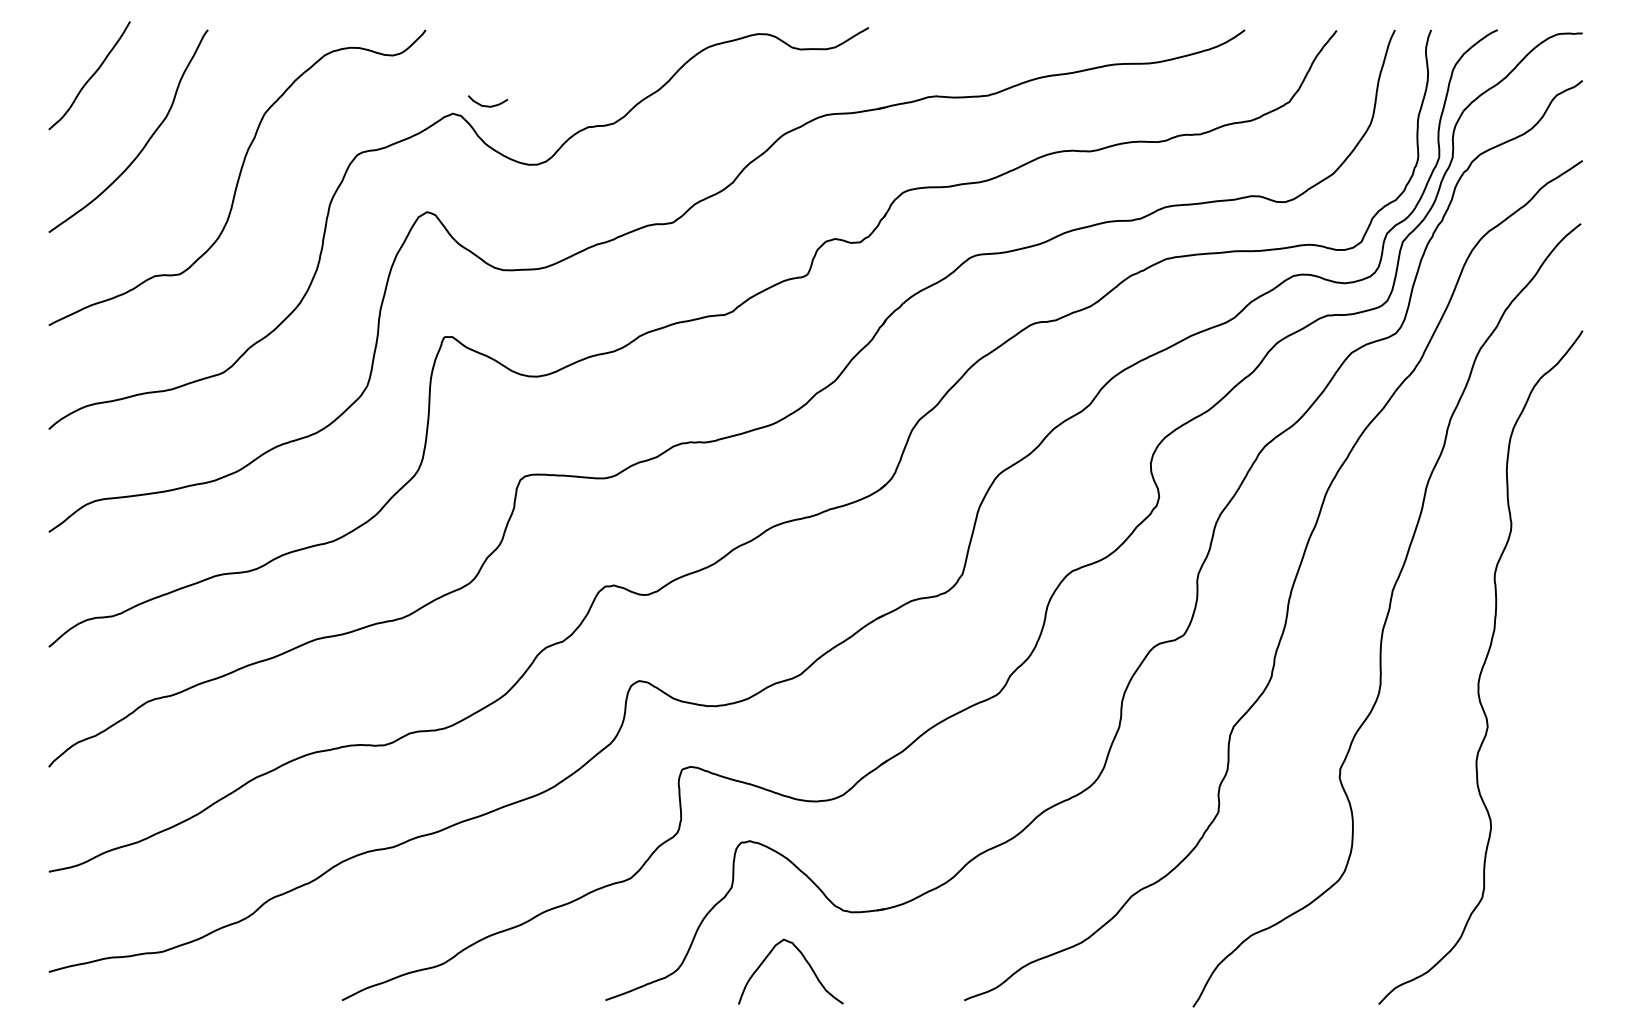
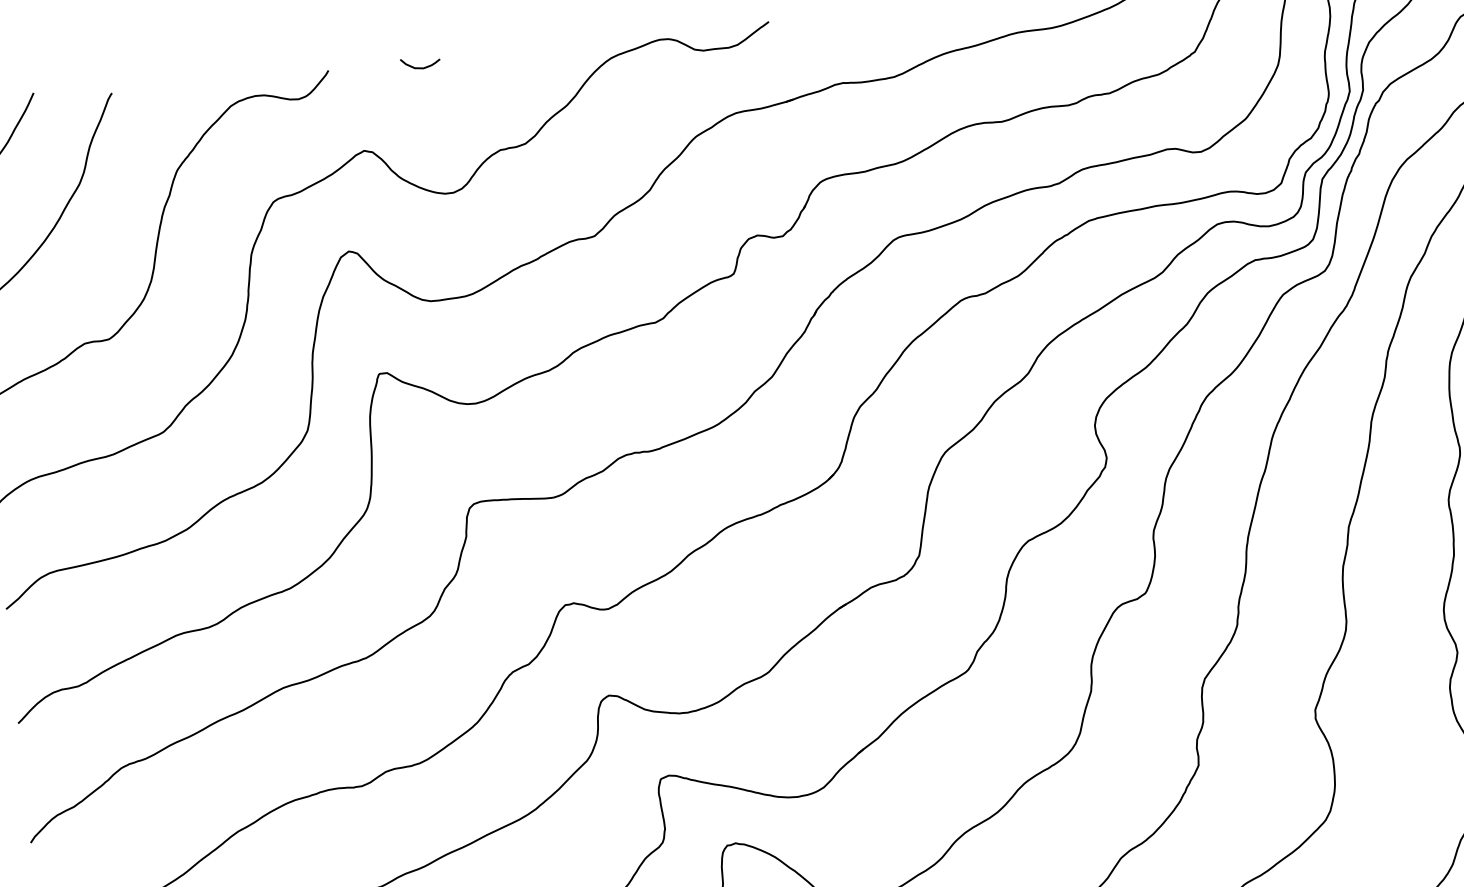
curve: (487, 105) -> (420, 67), moved

